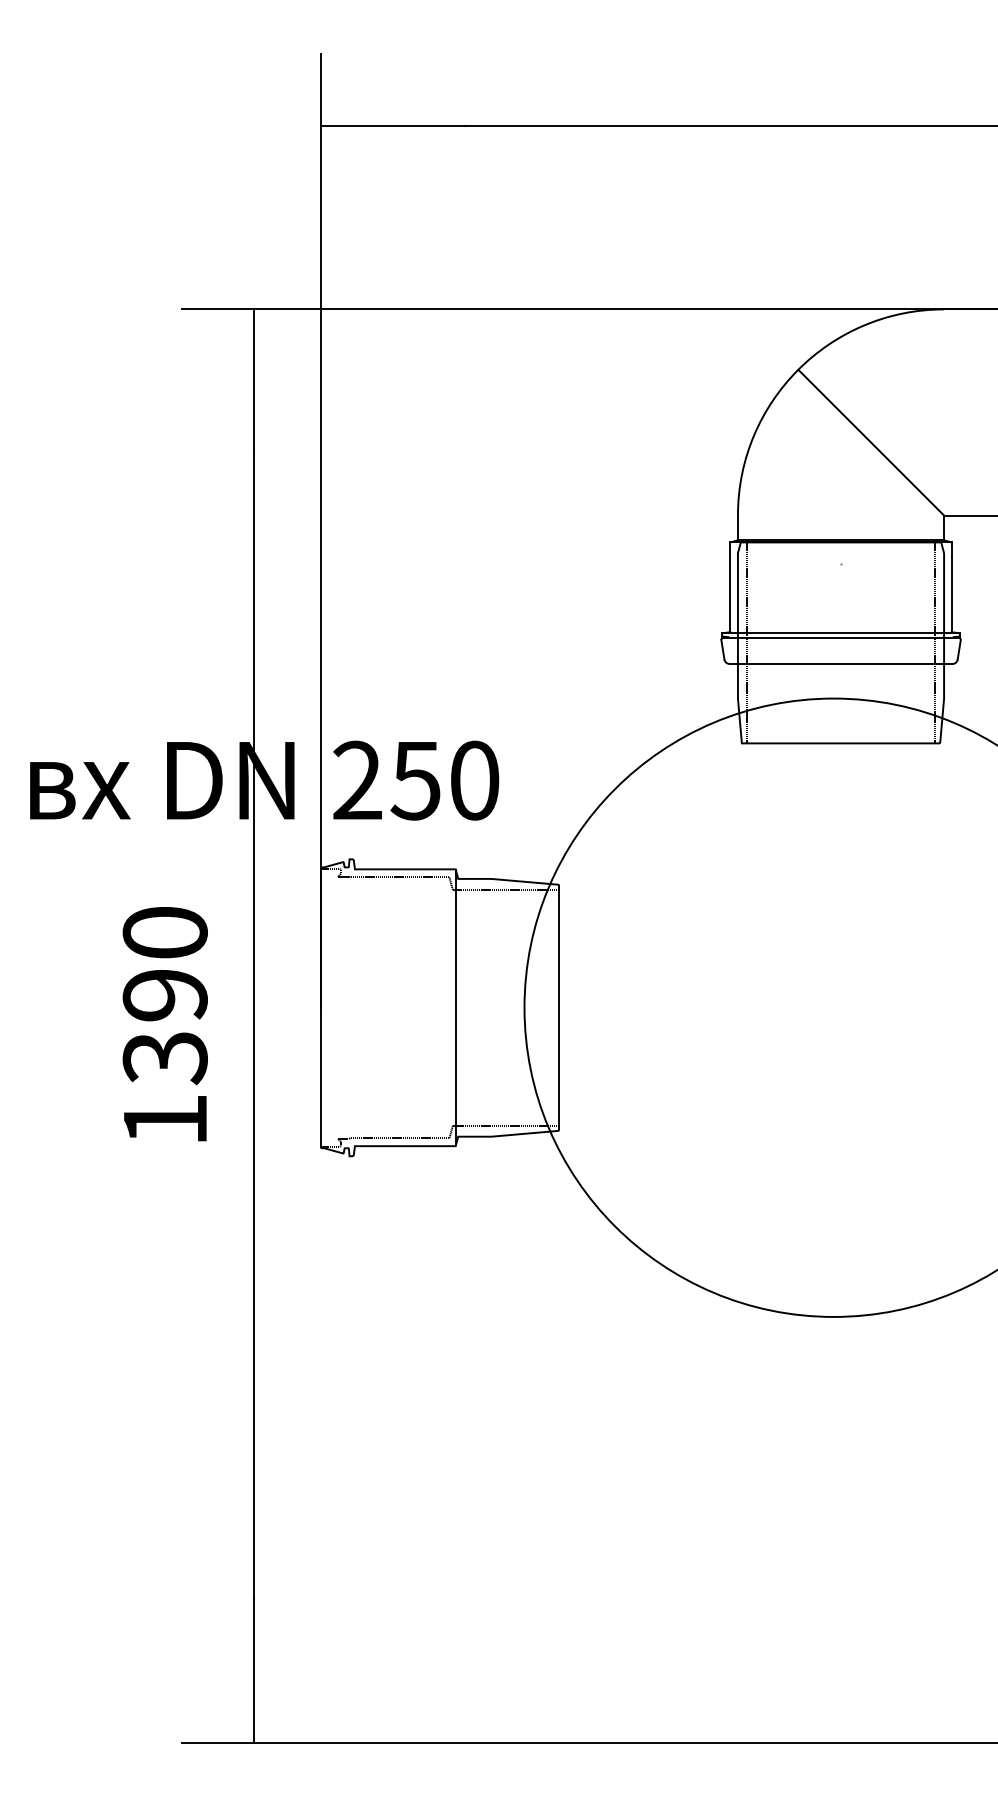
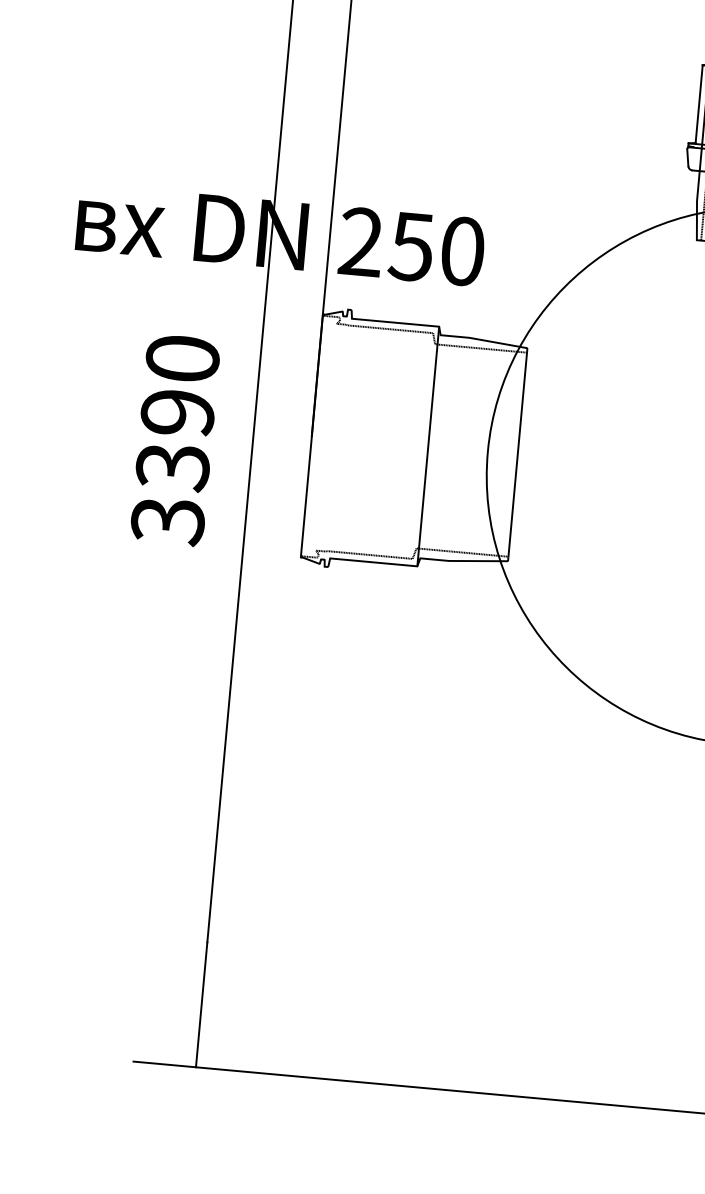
text: (164, 1121) -> (167, 522), 1390 -> 3390

